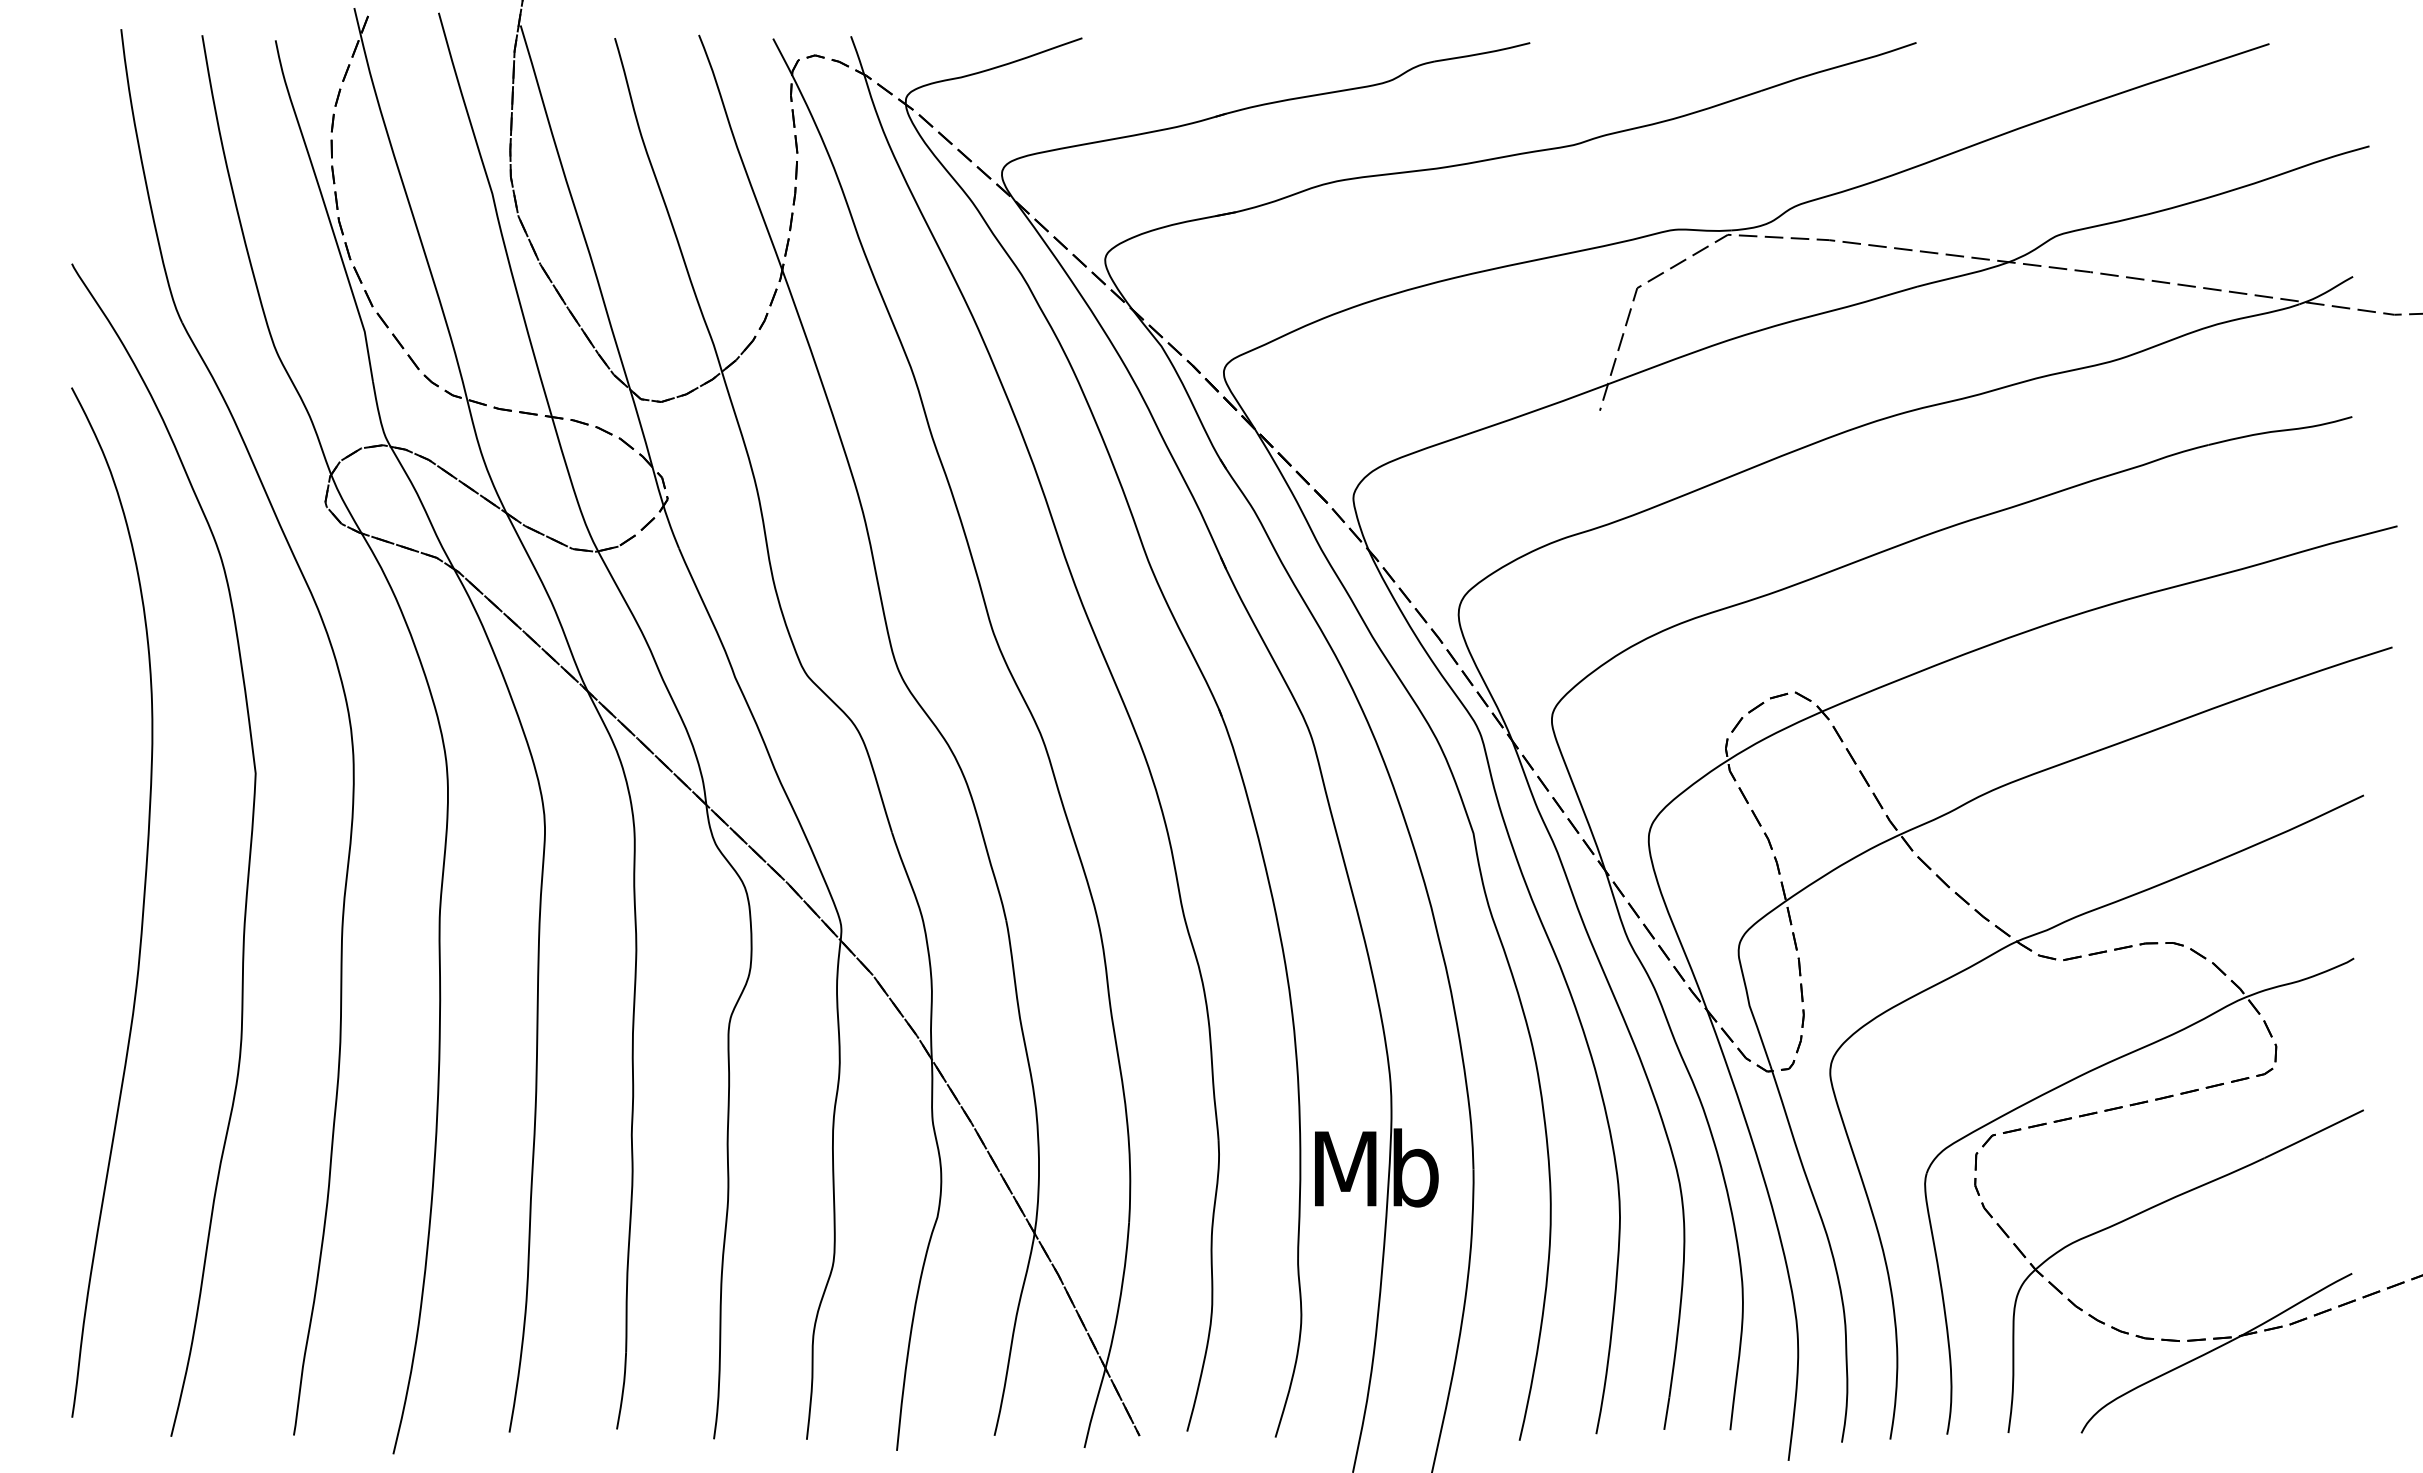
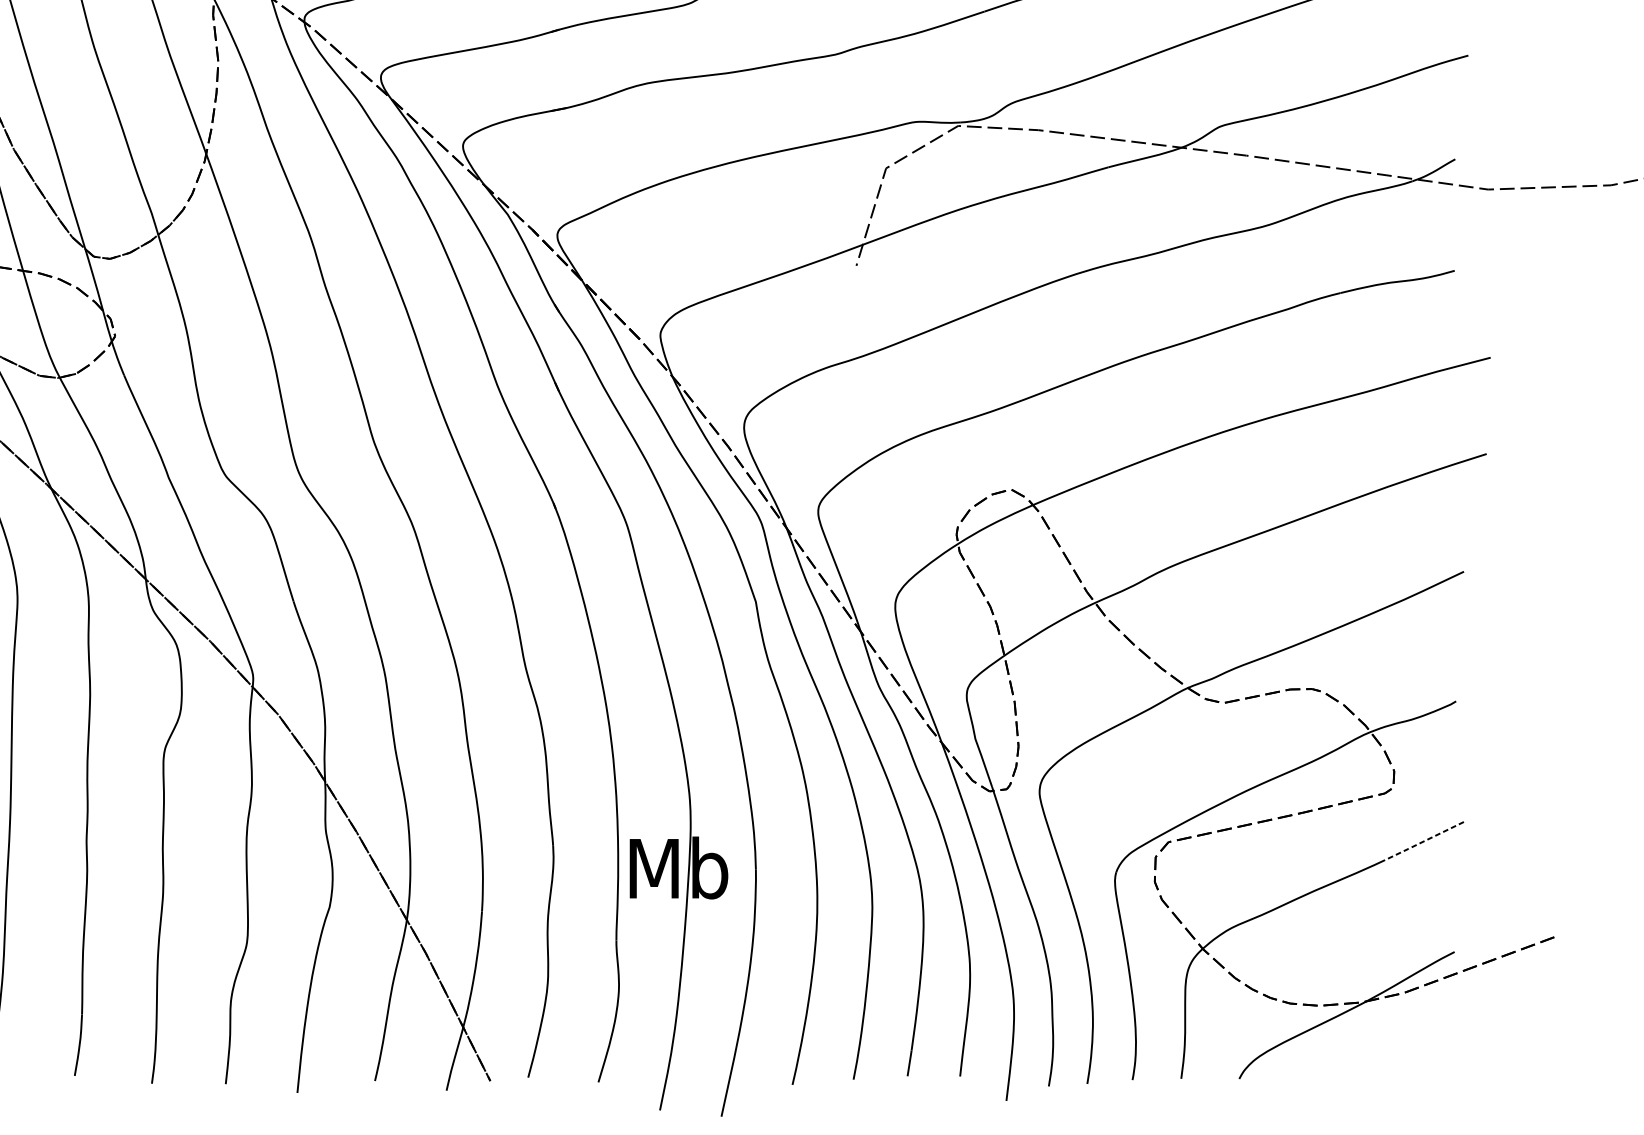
line: (2313, 1134) -> (1423, 841), solid -> dashed

